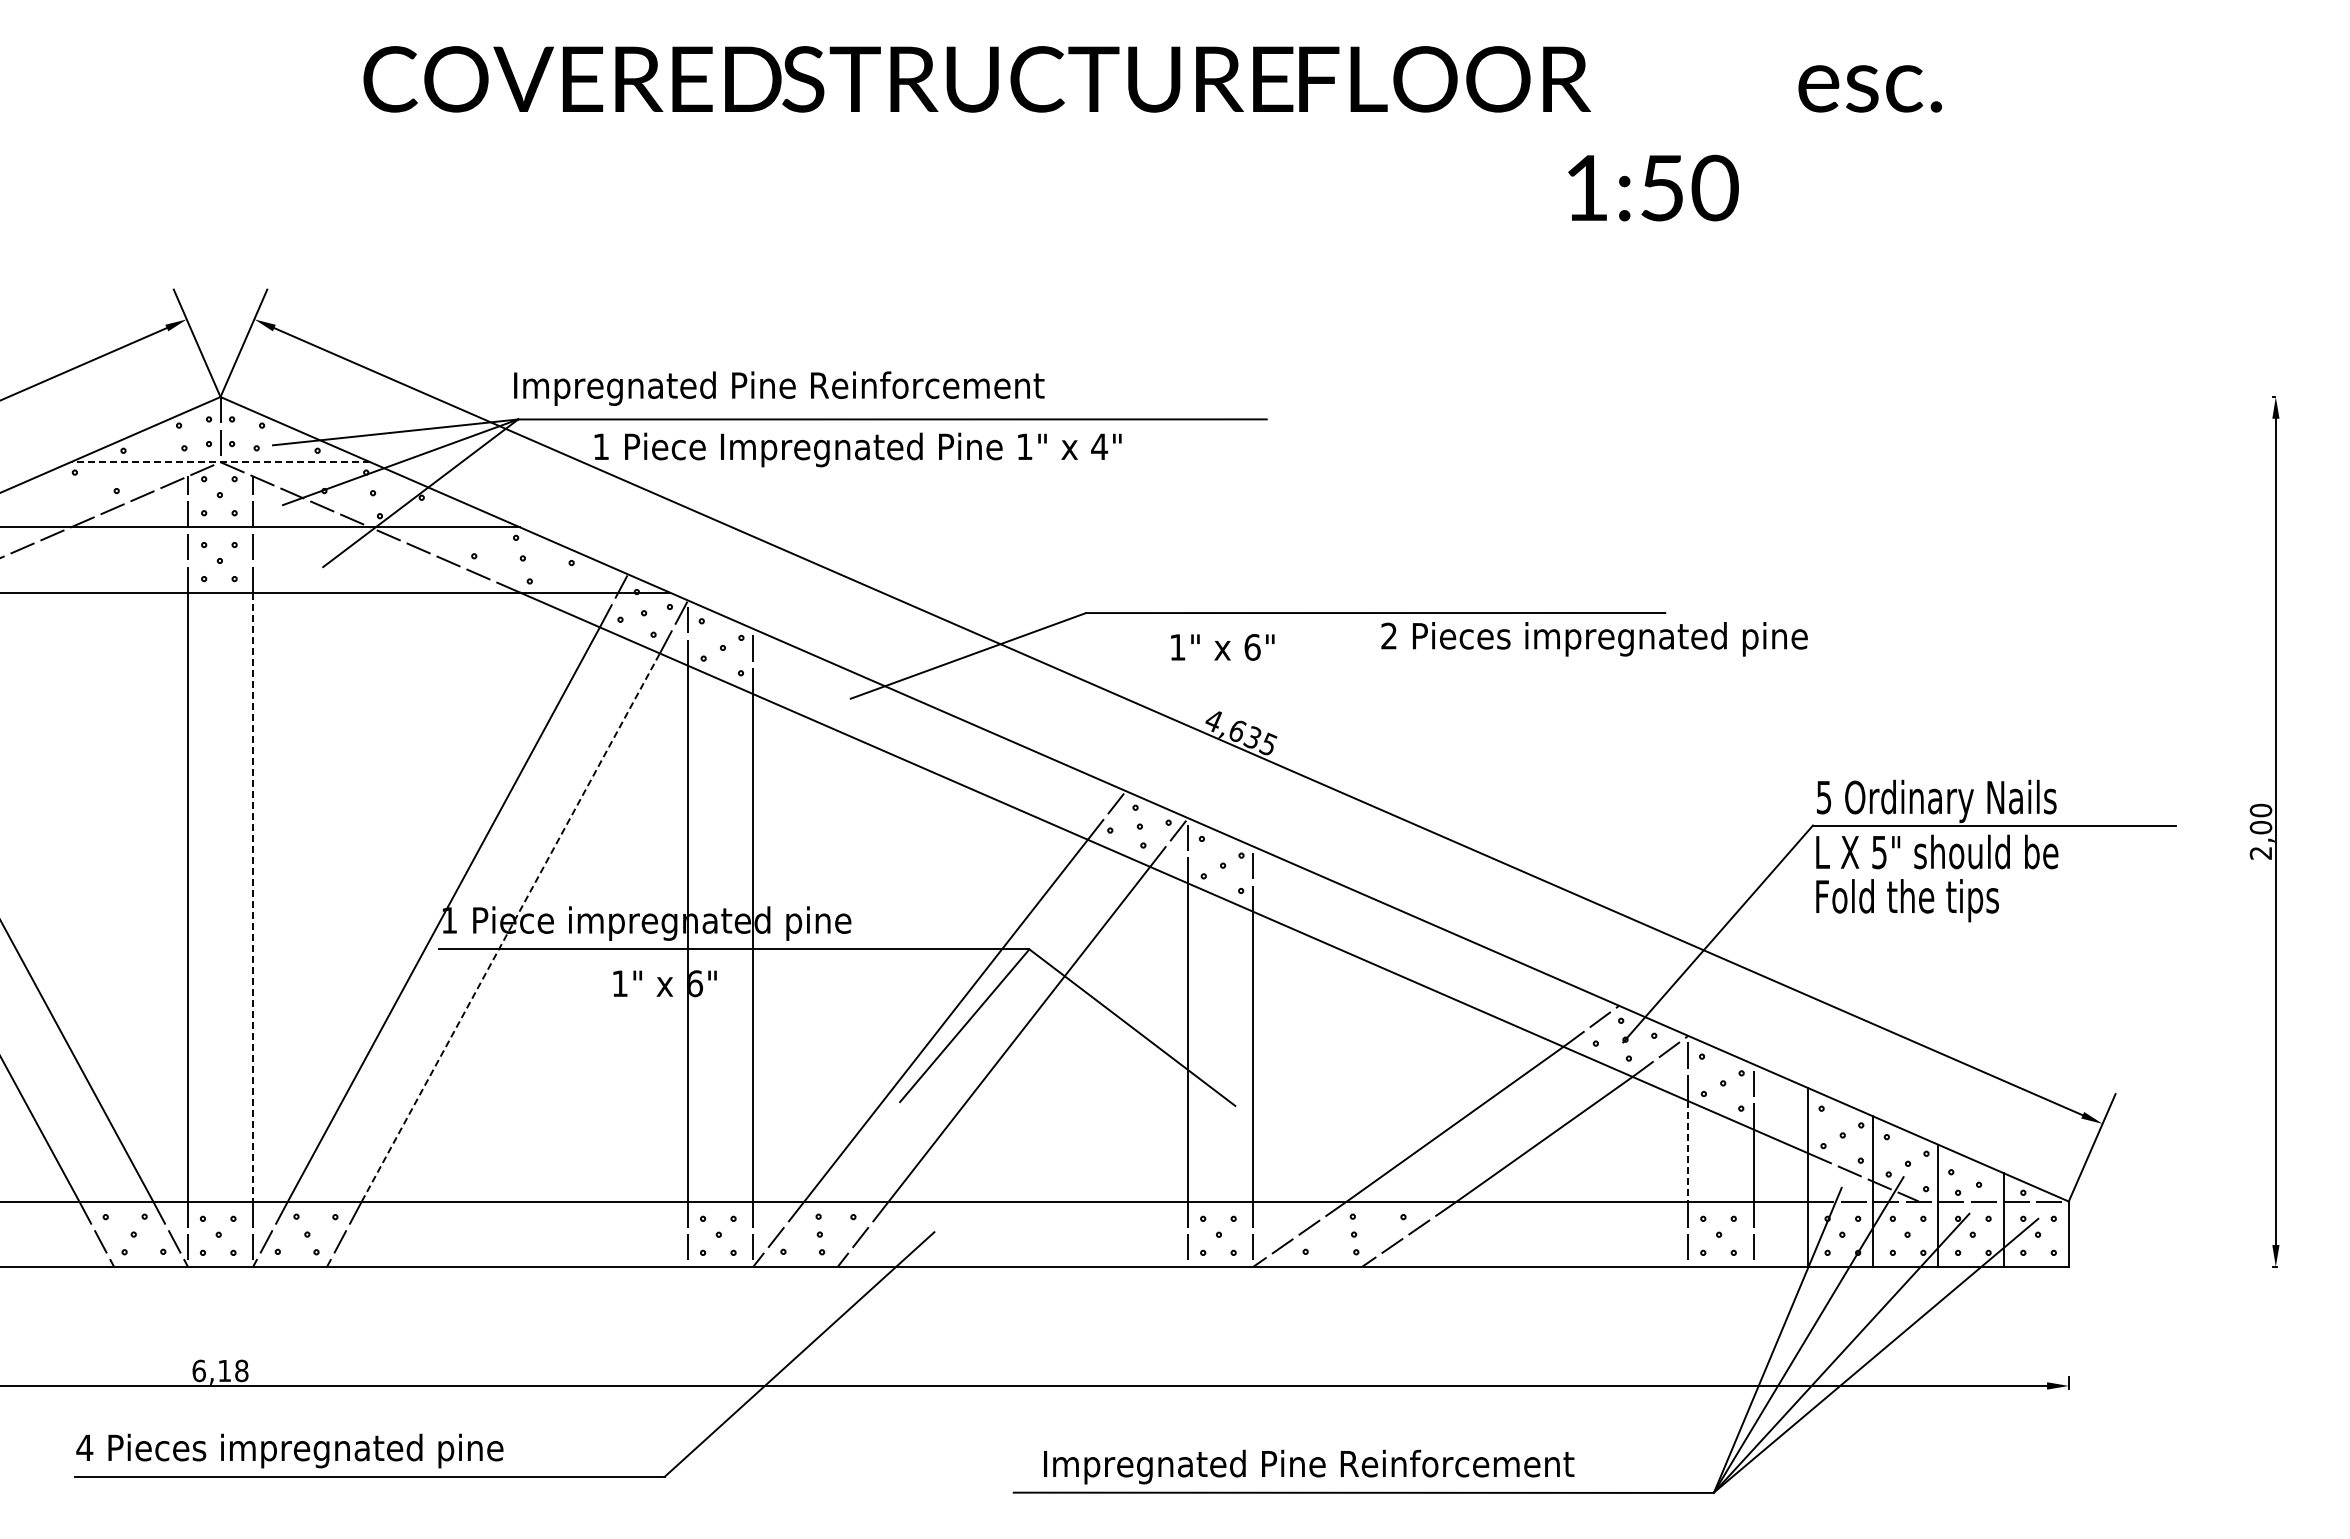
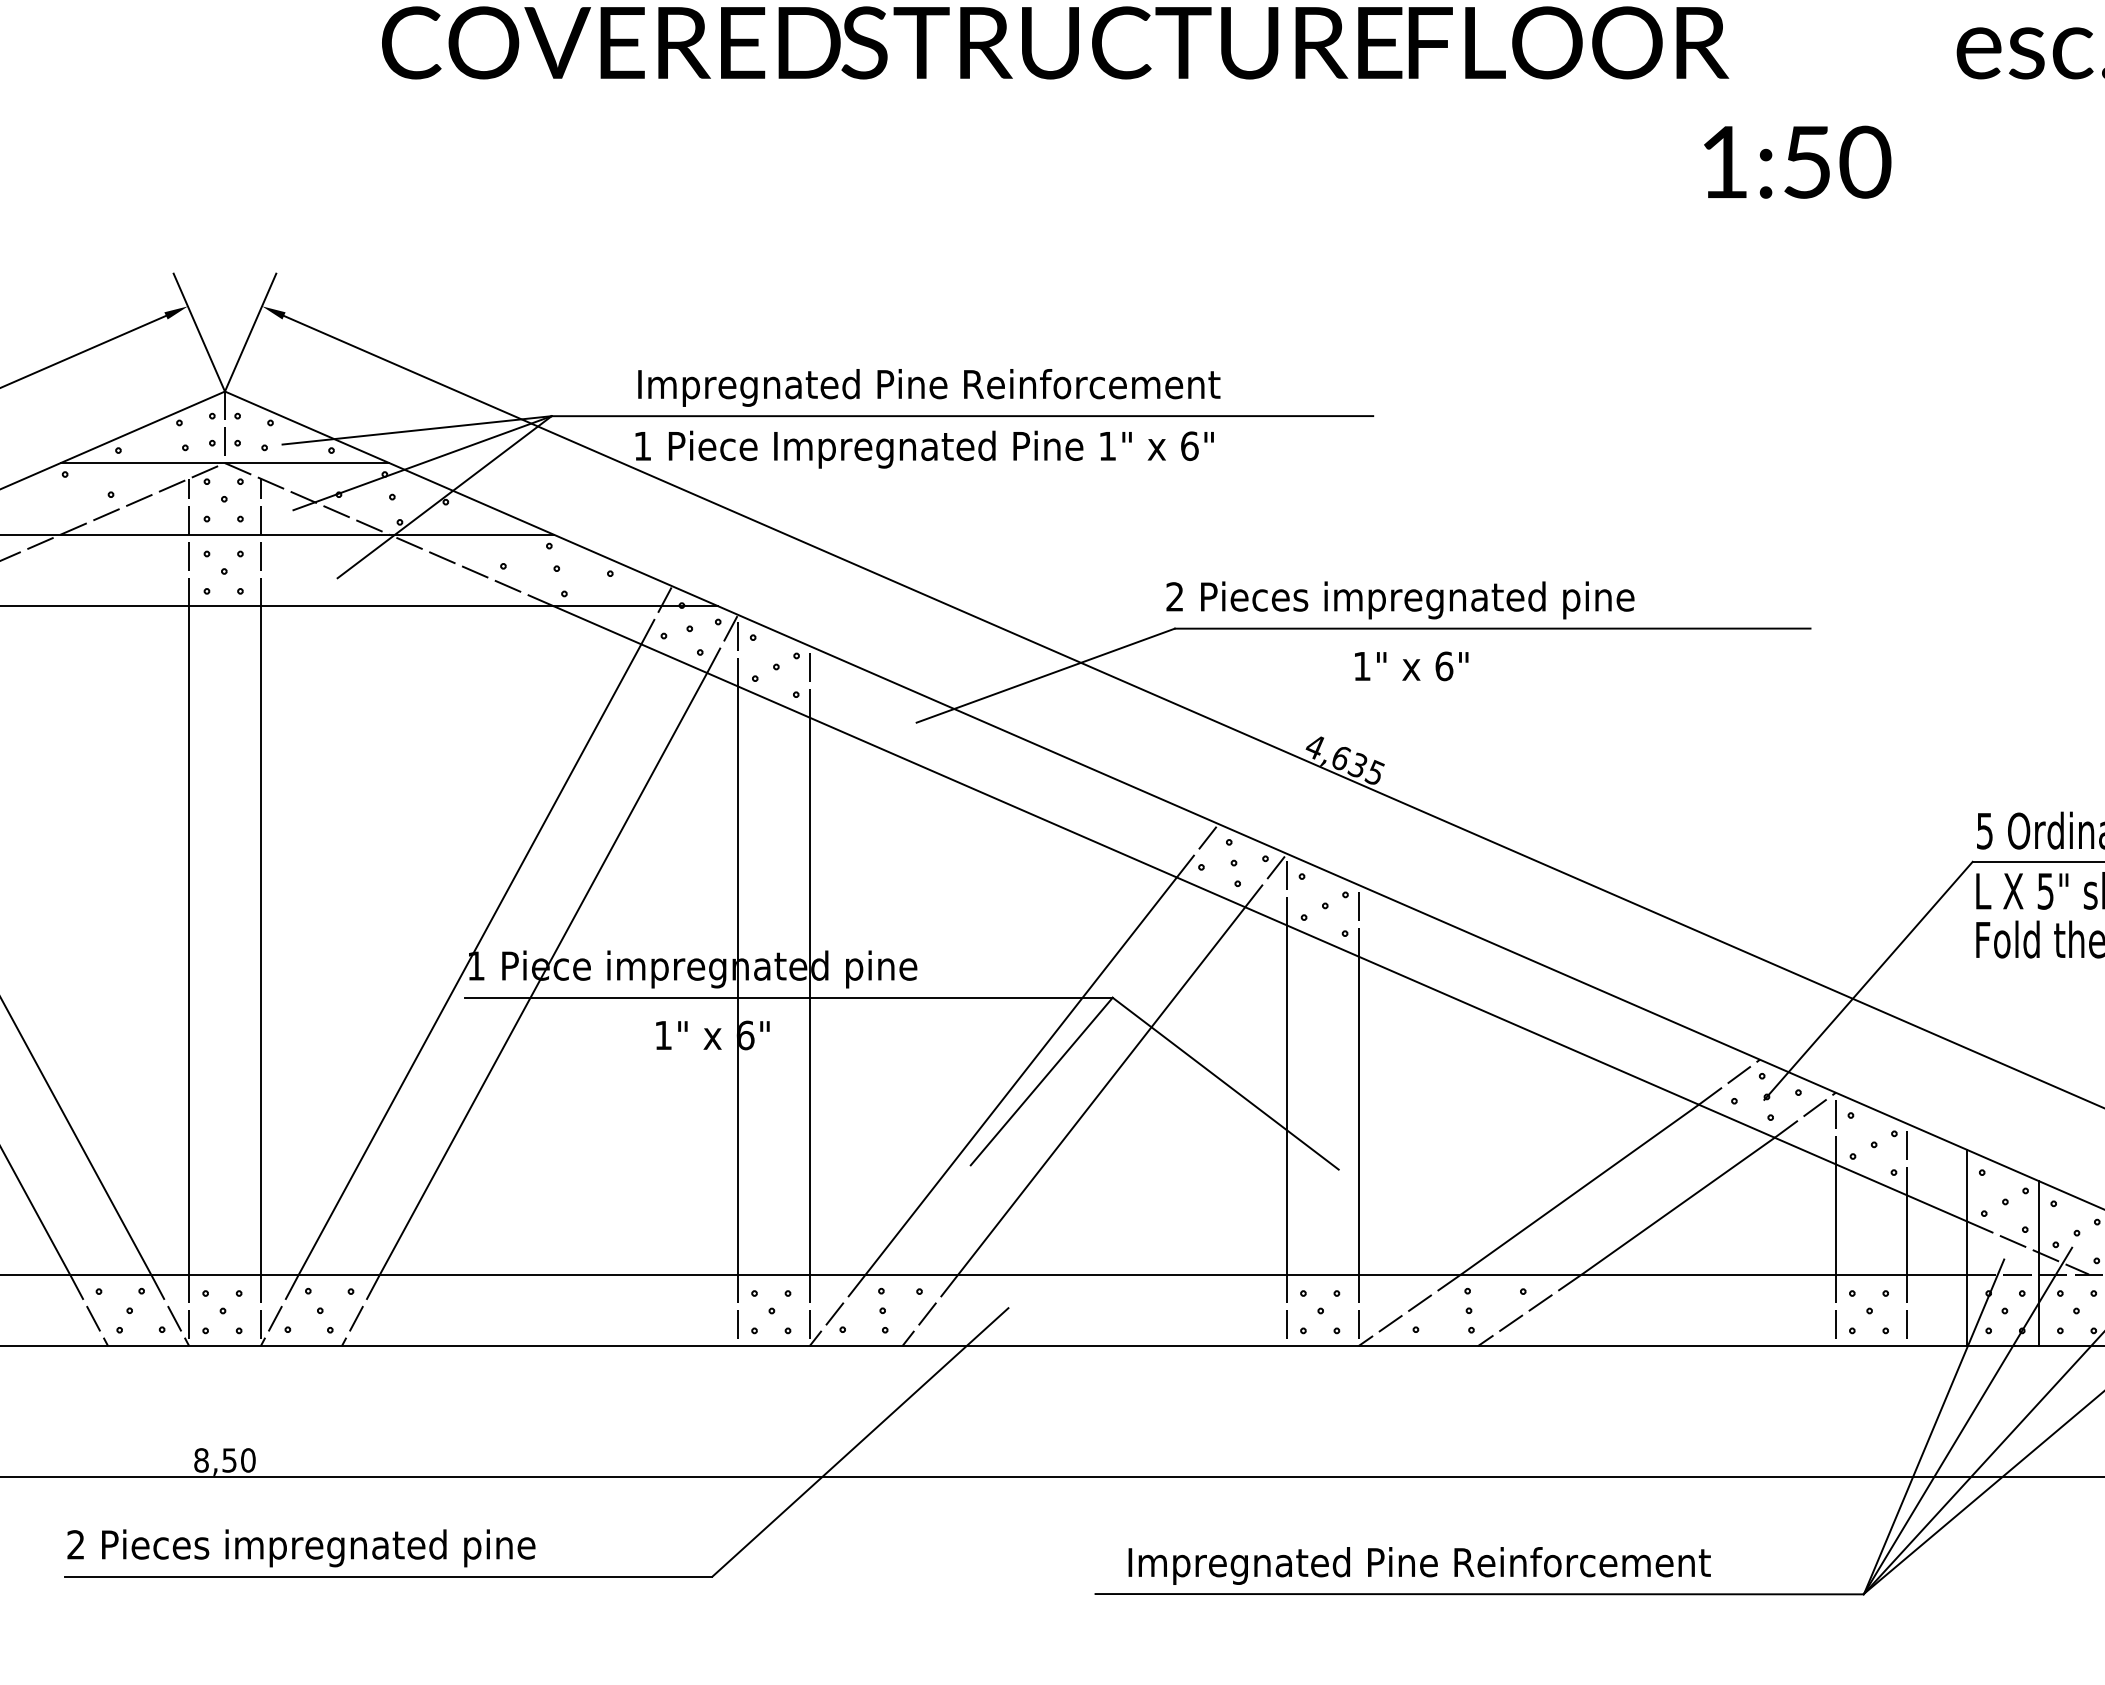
text: (779, 388) -> (929, 387), moved
text: (1099, 446) -> (1189, 445), 4" -> 6"
line: (220, 462) -> (224, 463), dashed -> solid
text: (1594, 639) -> (1400, 600), moved
text: (1222, 647) -> (1411, 666), moved
line: (253, 897) -> (261, 940), dashed -> solid
line: (510, 927) -> (543, 973), dashed -> solid
line: (1688, 1151) -> (1836, 1219), dashed -> solid
text: (220, 1370) -> (224, 1459), 6,18 -> 8,50
text: (84, 1447) -> (75, 1544), 4 -> 2

